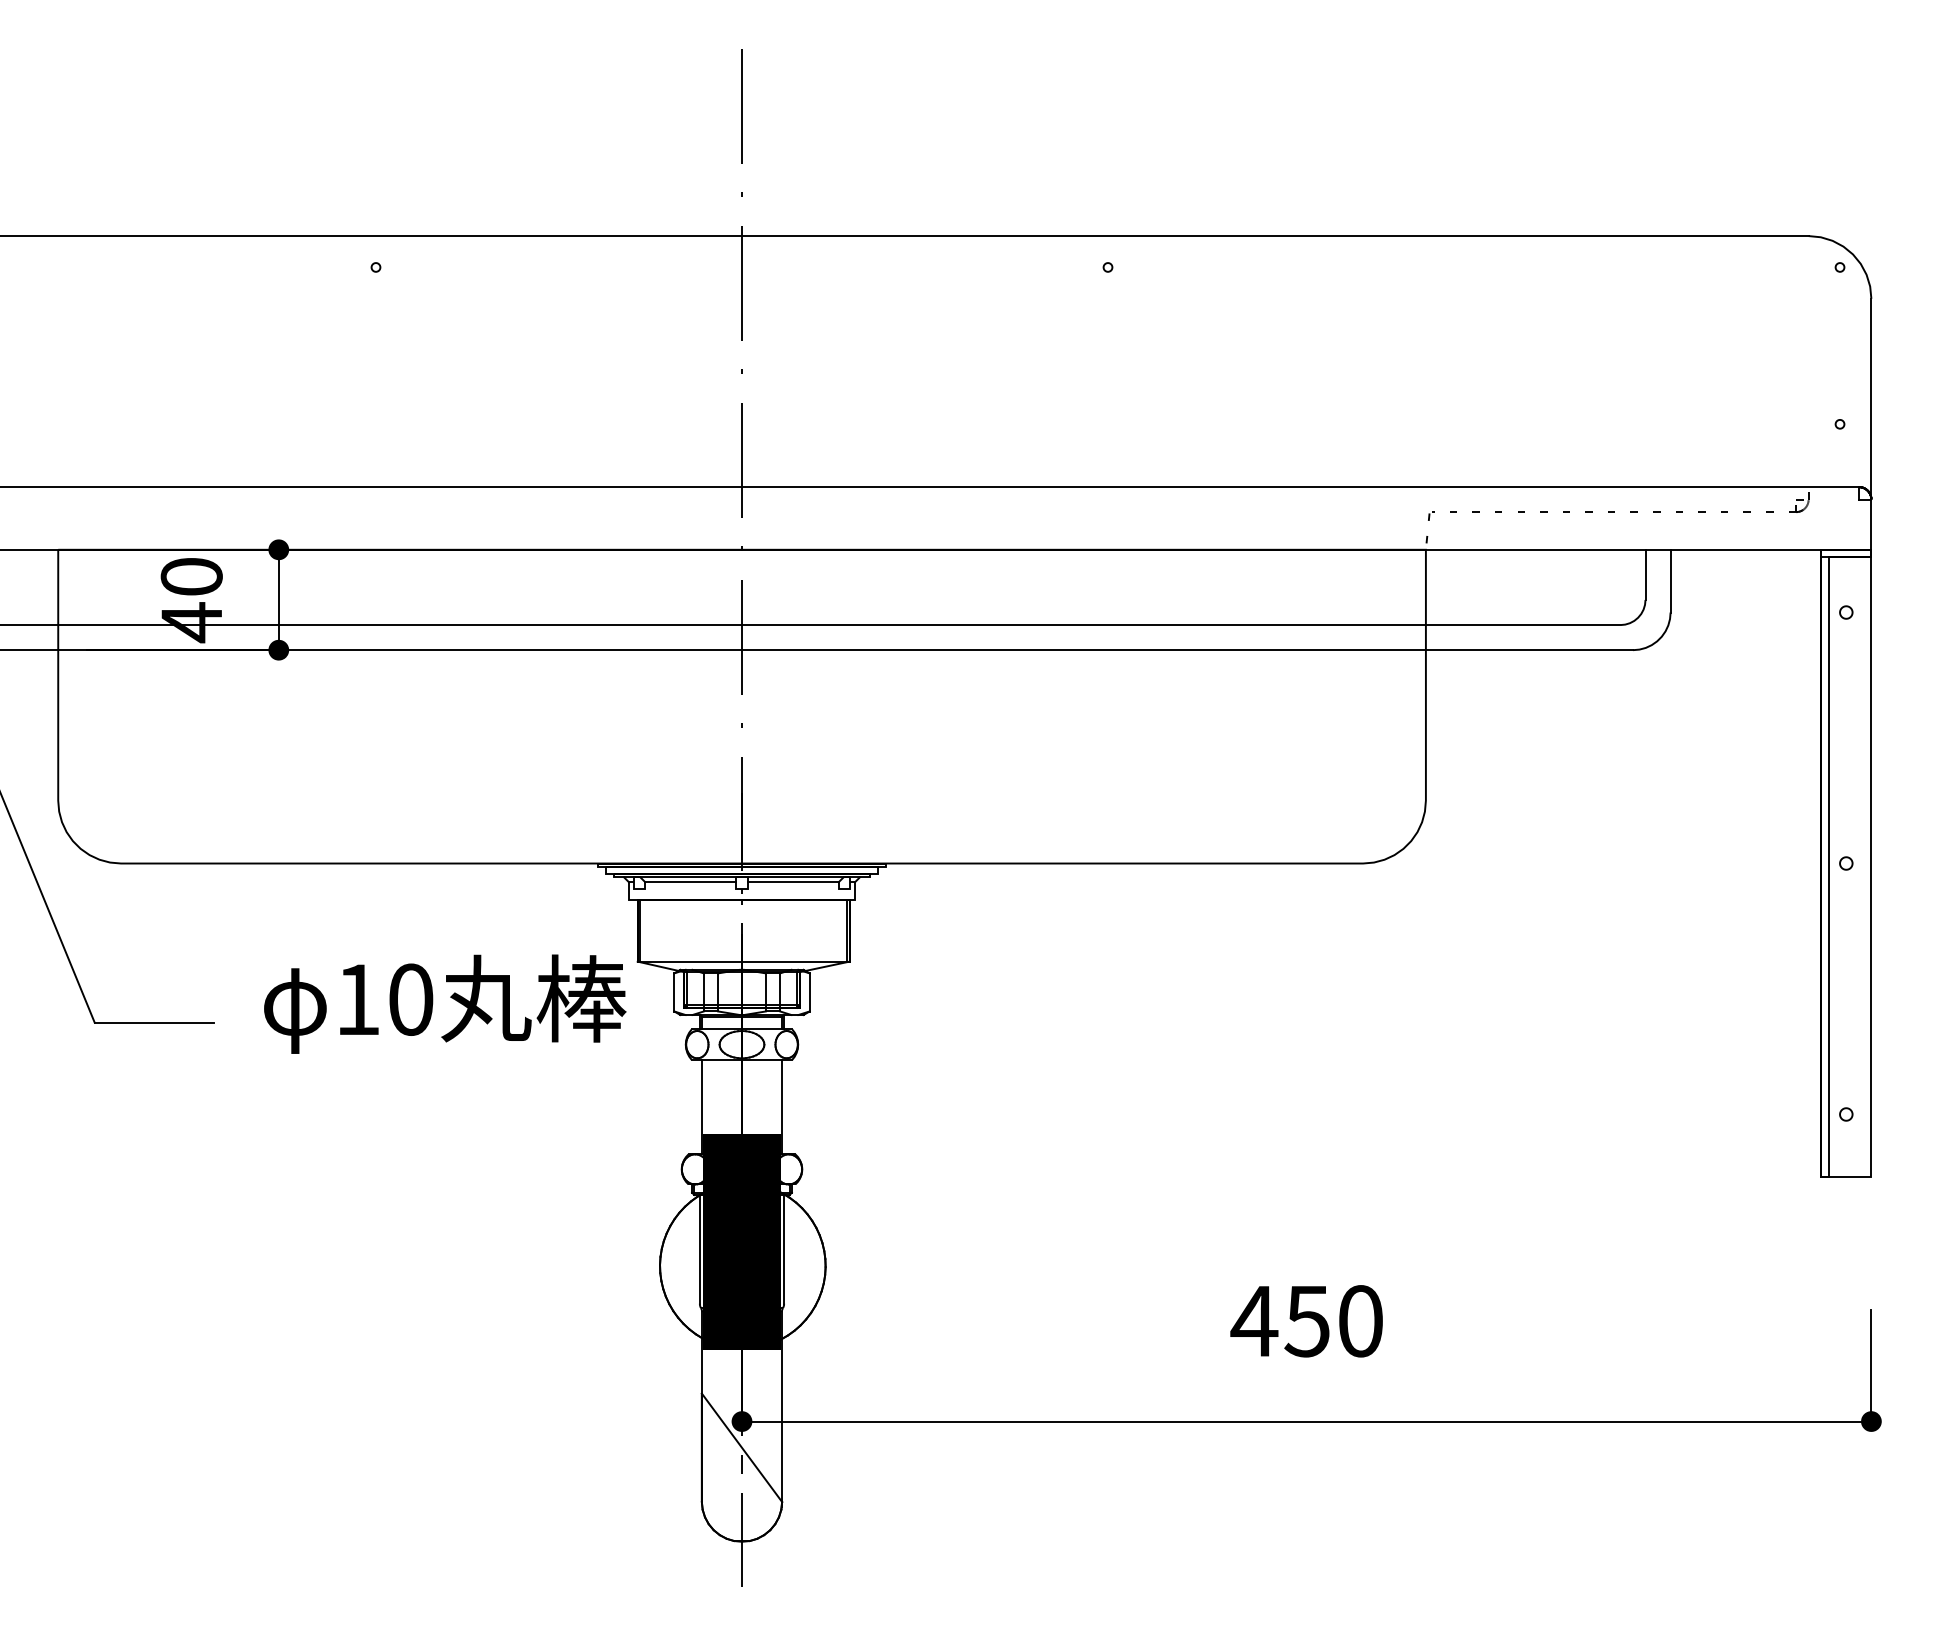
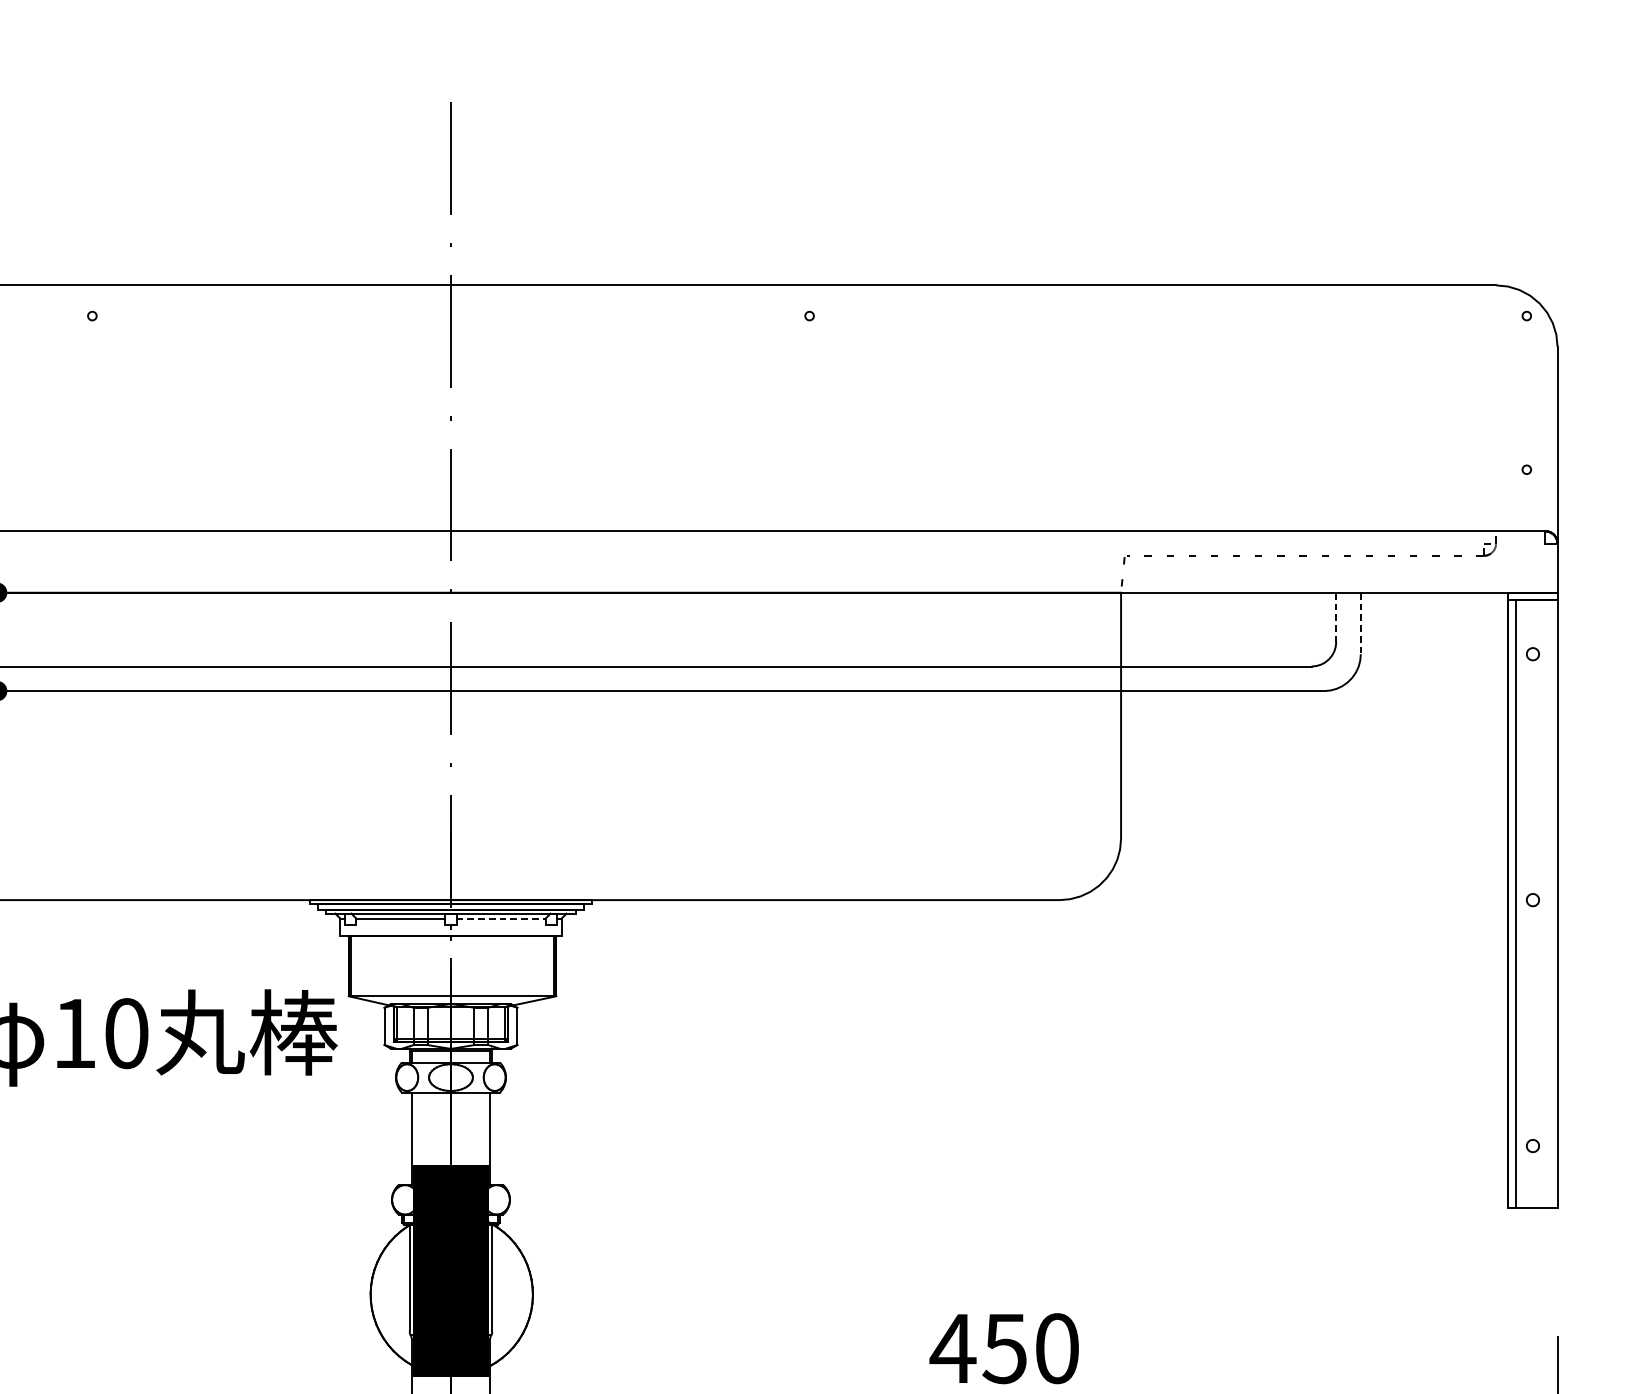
line: (1645, 575) -> (1336, 617), solid -> dashed
line: (1670, 581) -> (1360, 623), solid -> dashed
line: (793, 882) -> (501, 918), solid -> dashed

